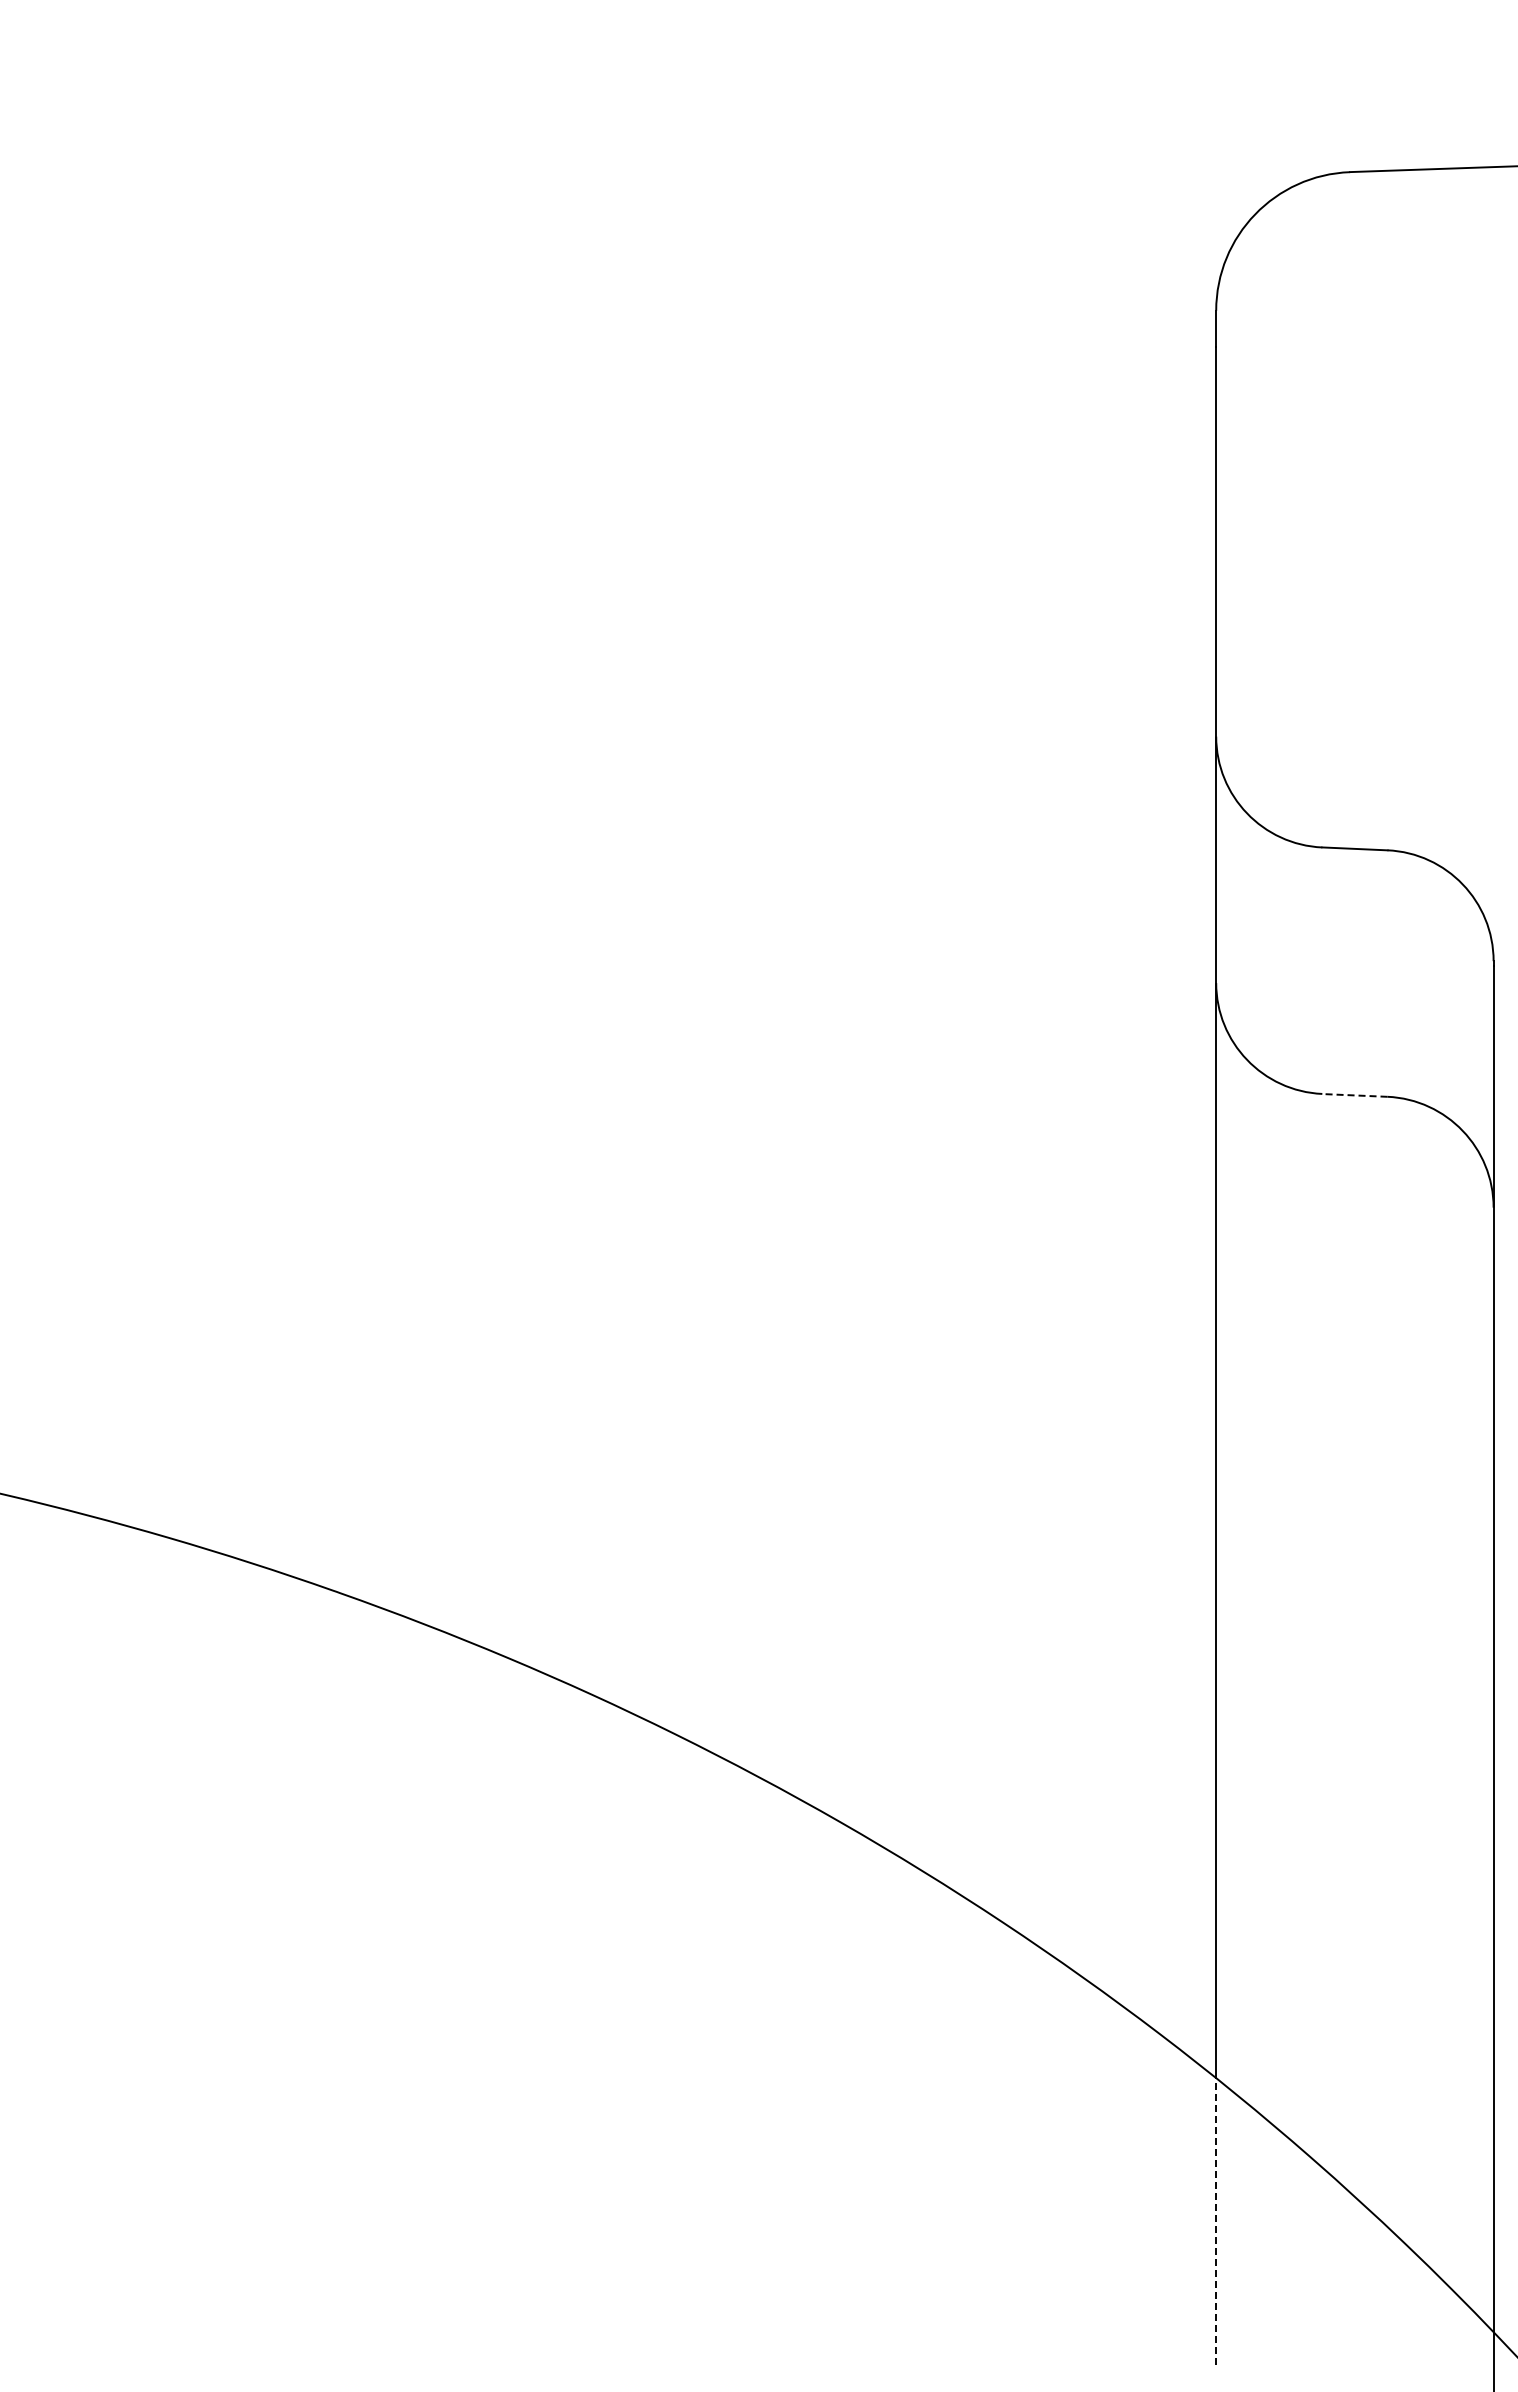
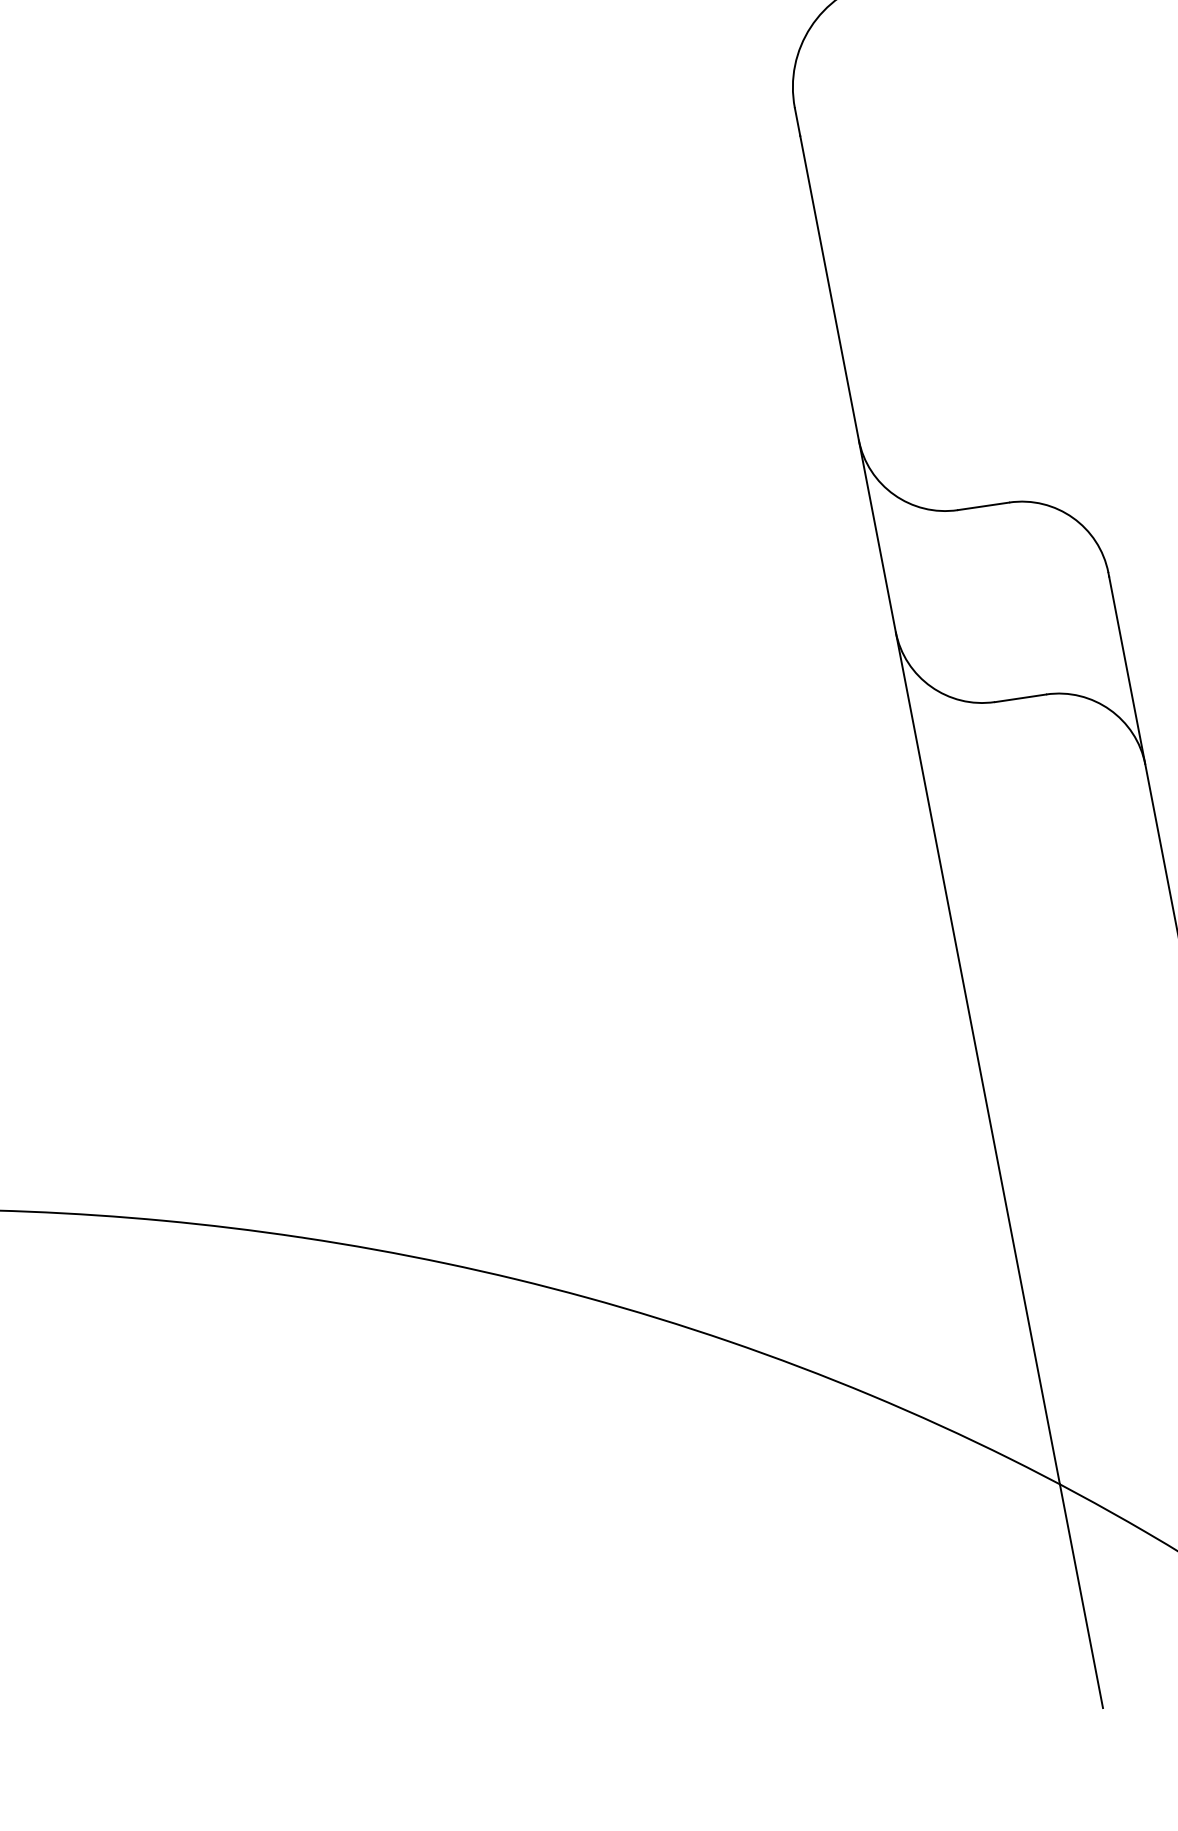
line: (1354, 1095) -> (1020, 698), dashed -> solid
line: (1216, 2221) -> (1081, 1595), dashed -> solid

